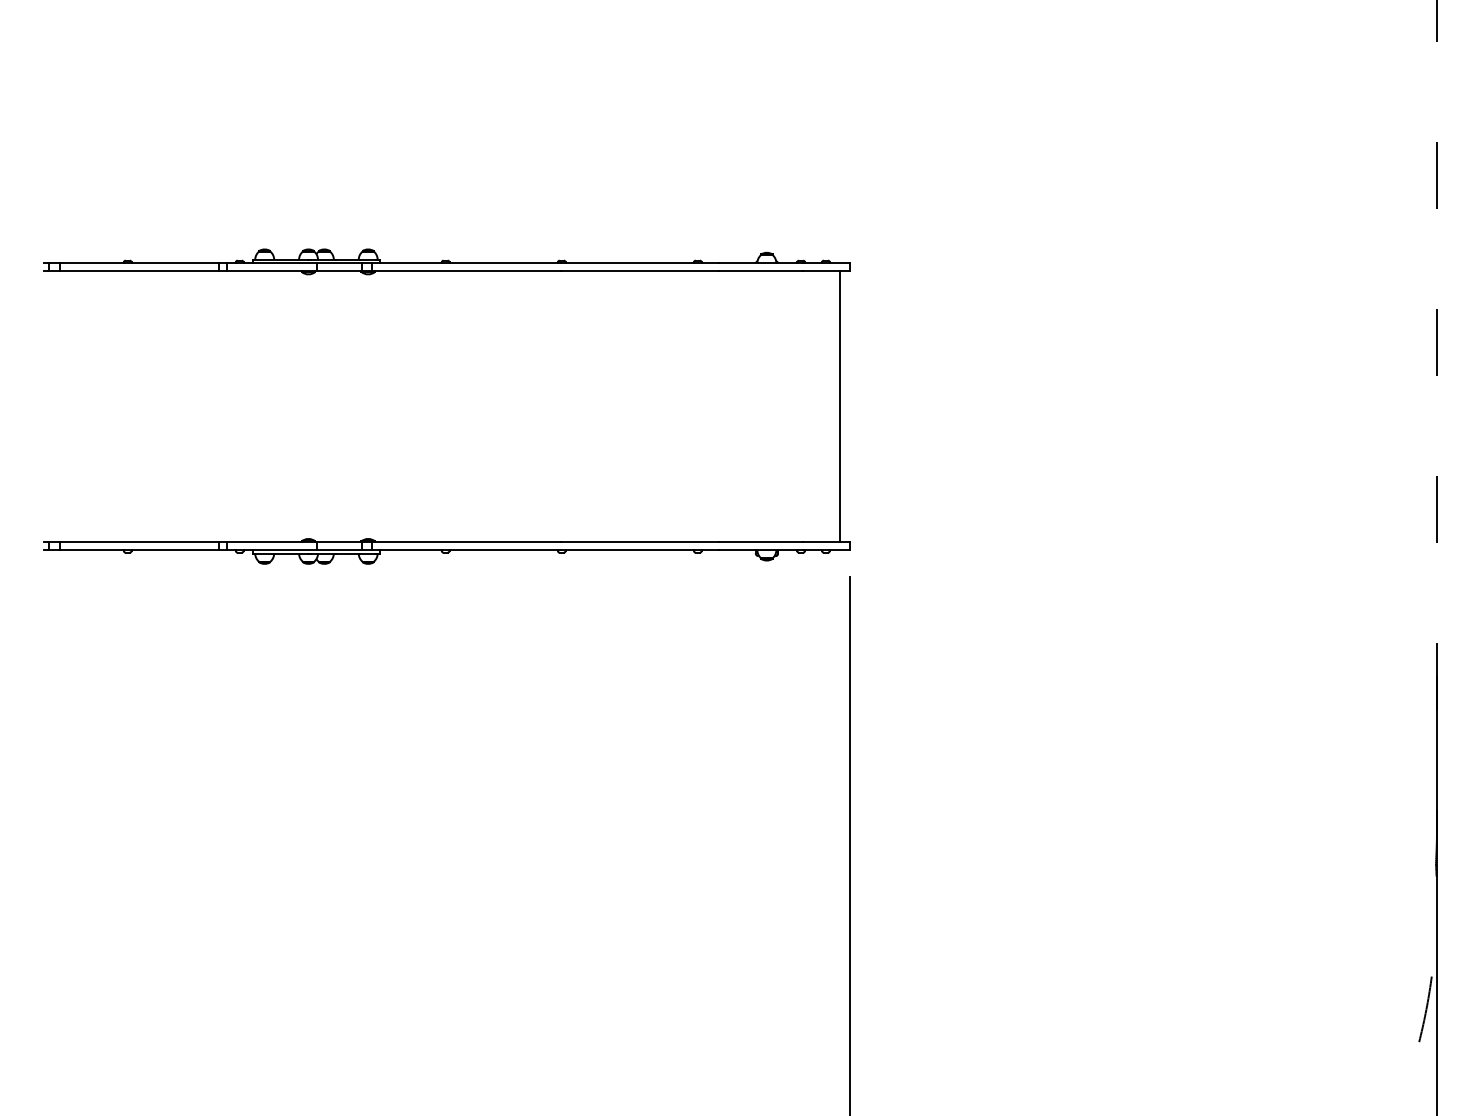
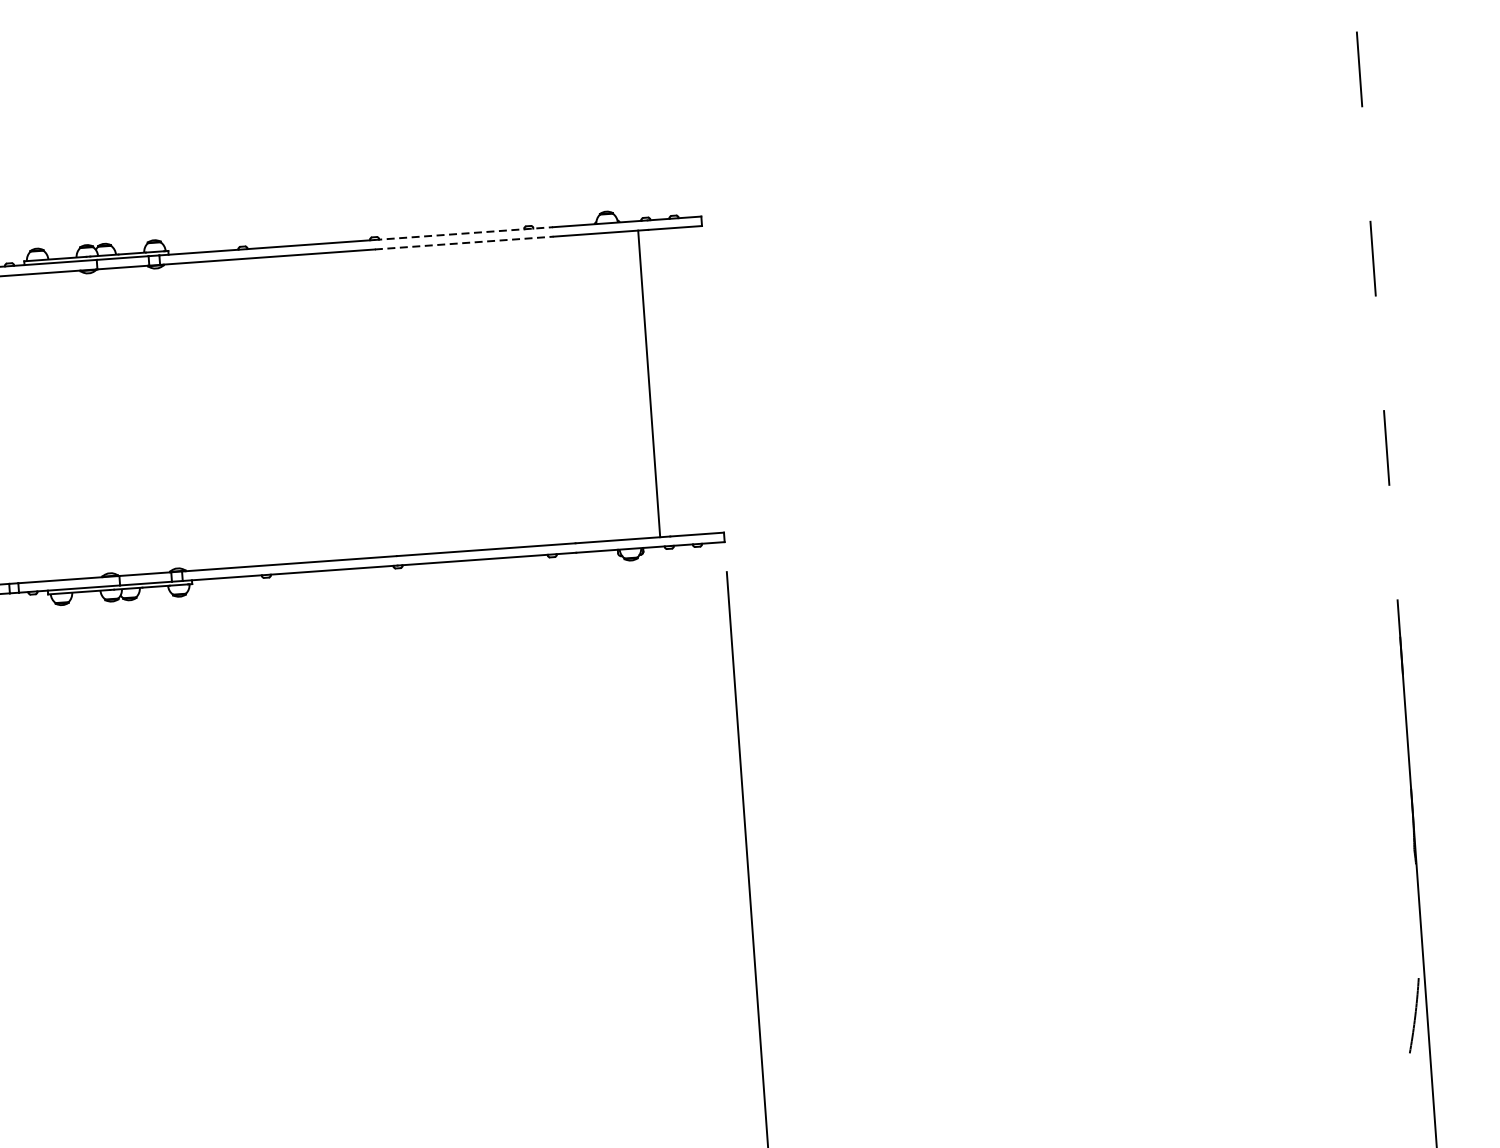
line: (640, 263) -> (463, 234), solid -> dashed
line: (640, 271) -> (464, 243), solid -> dashed
line: (839, 406) -> (648, 383), moved

